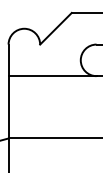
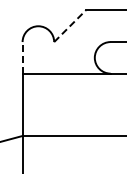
line: (56, 28) -> (70, 25), solid -> dashed
line: (8, 60) -> (22, 57), solid -> dashed

